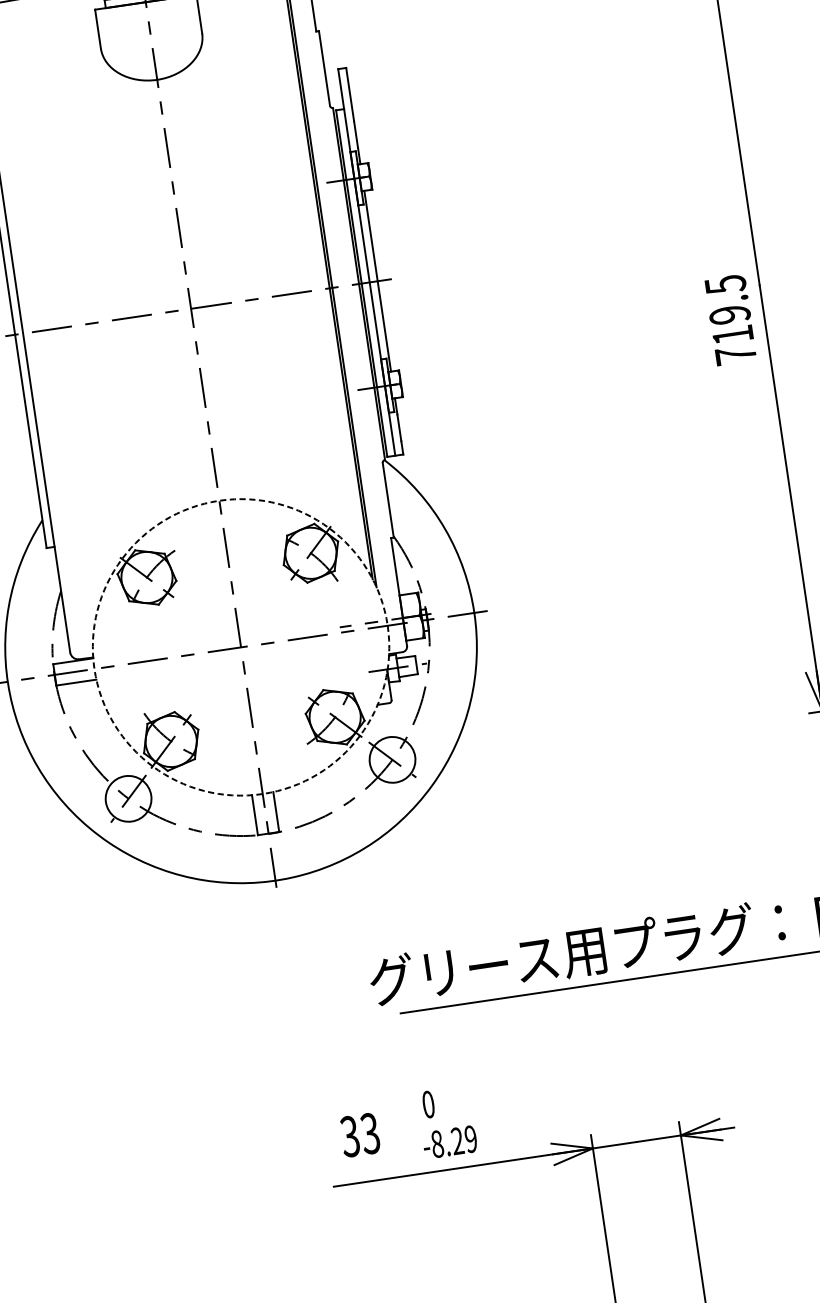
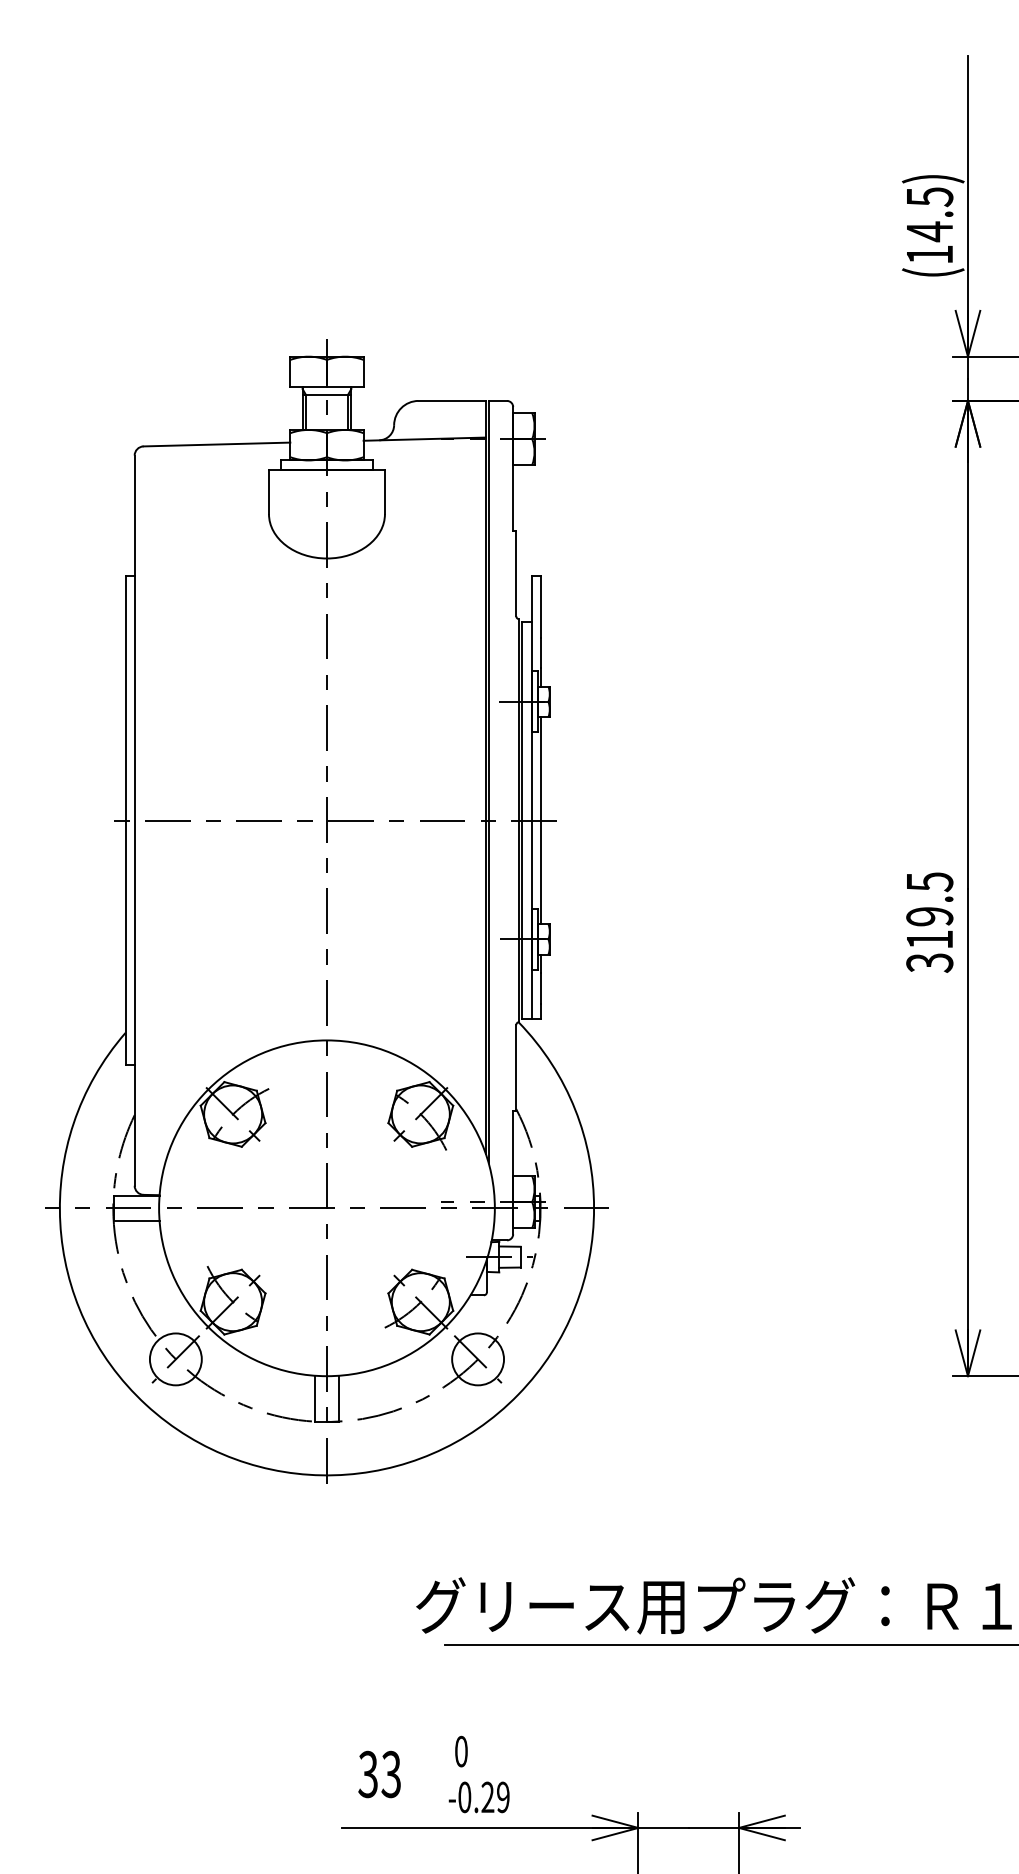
text: (735, 354) -> (929, 962), 719.5 -> 319.5
circle: (240, 647) -> (326, 1208), dashed -> solid
text: (437, 1143) -> (464, 1796), -8.29 -> -0.29

